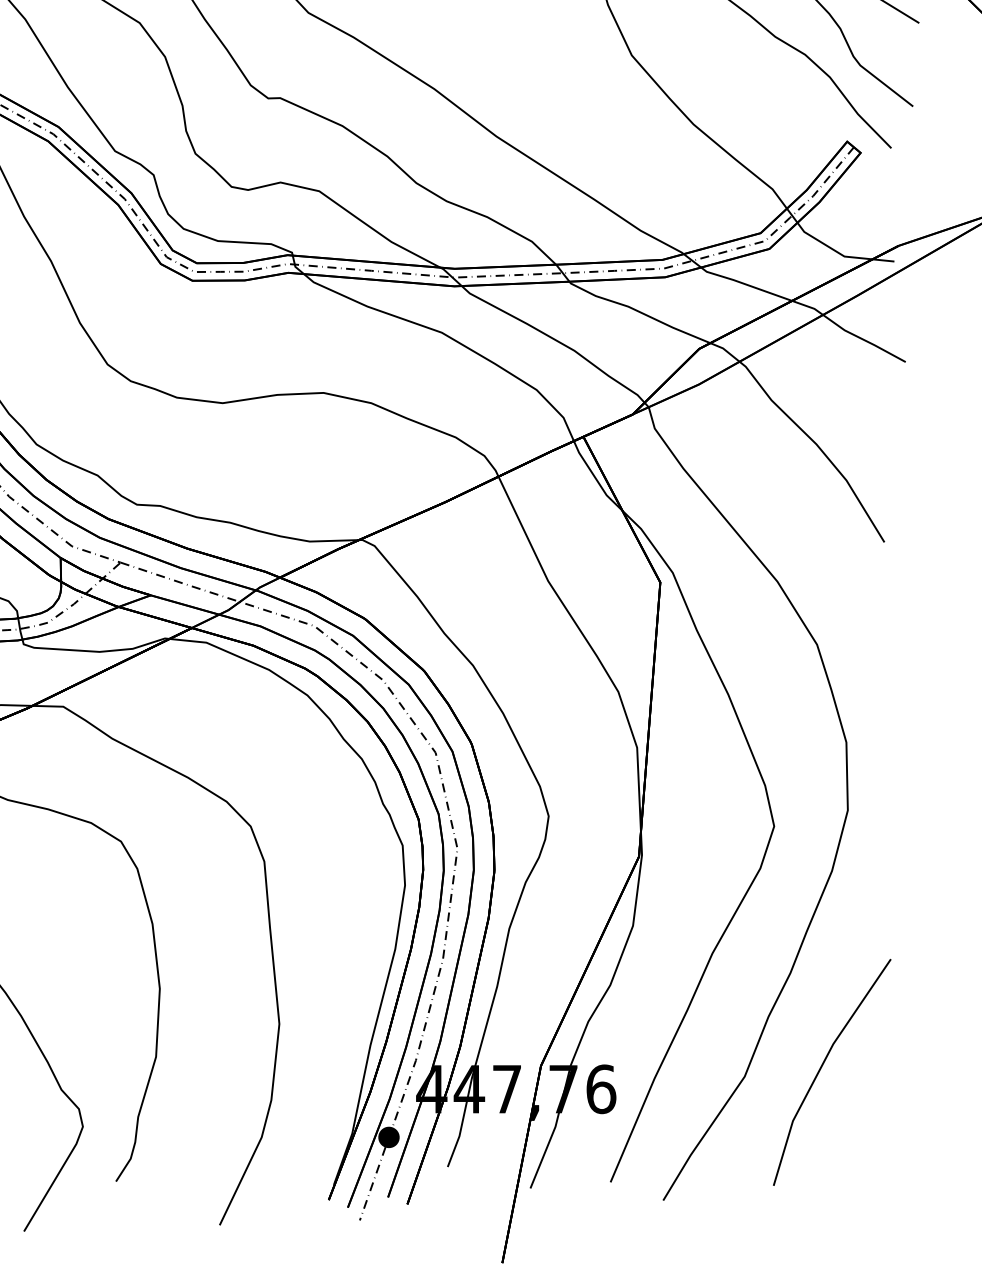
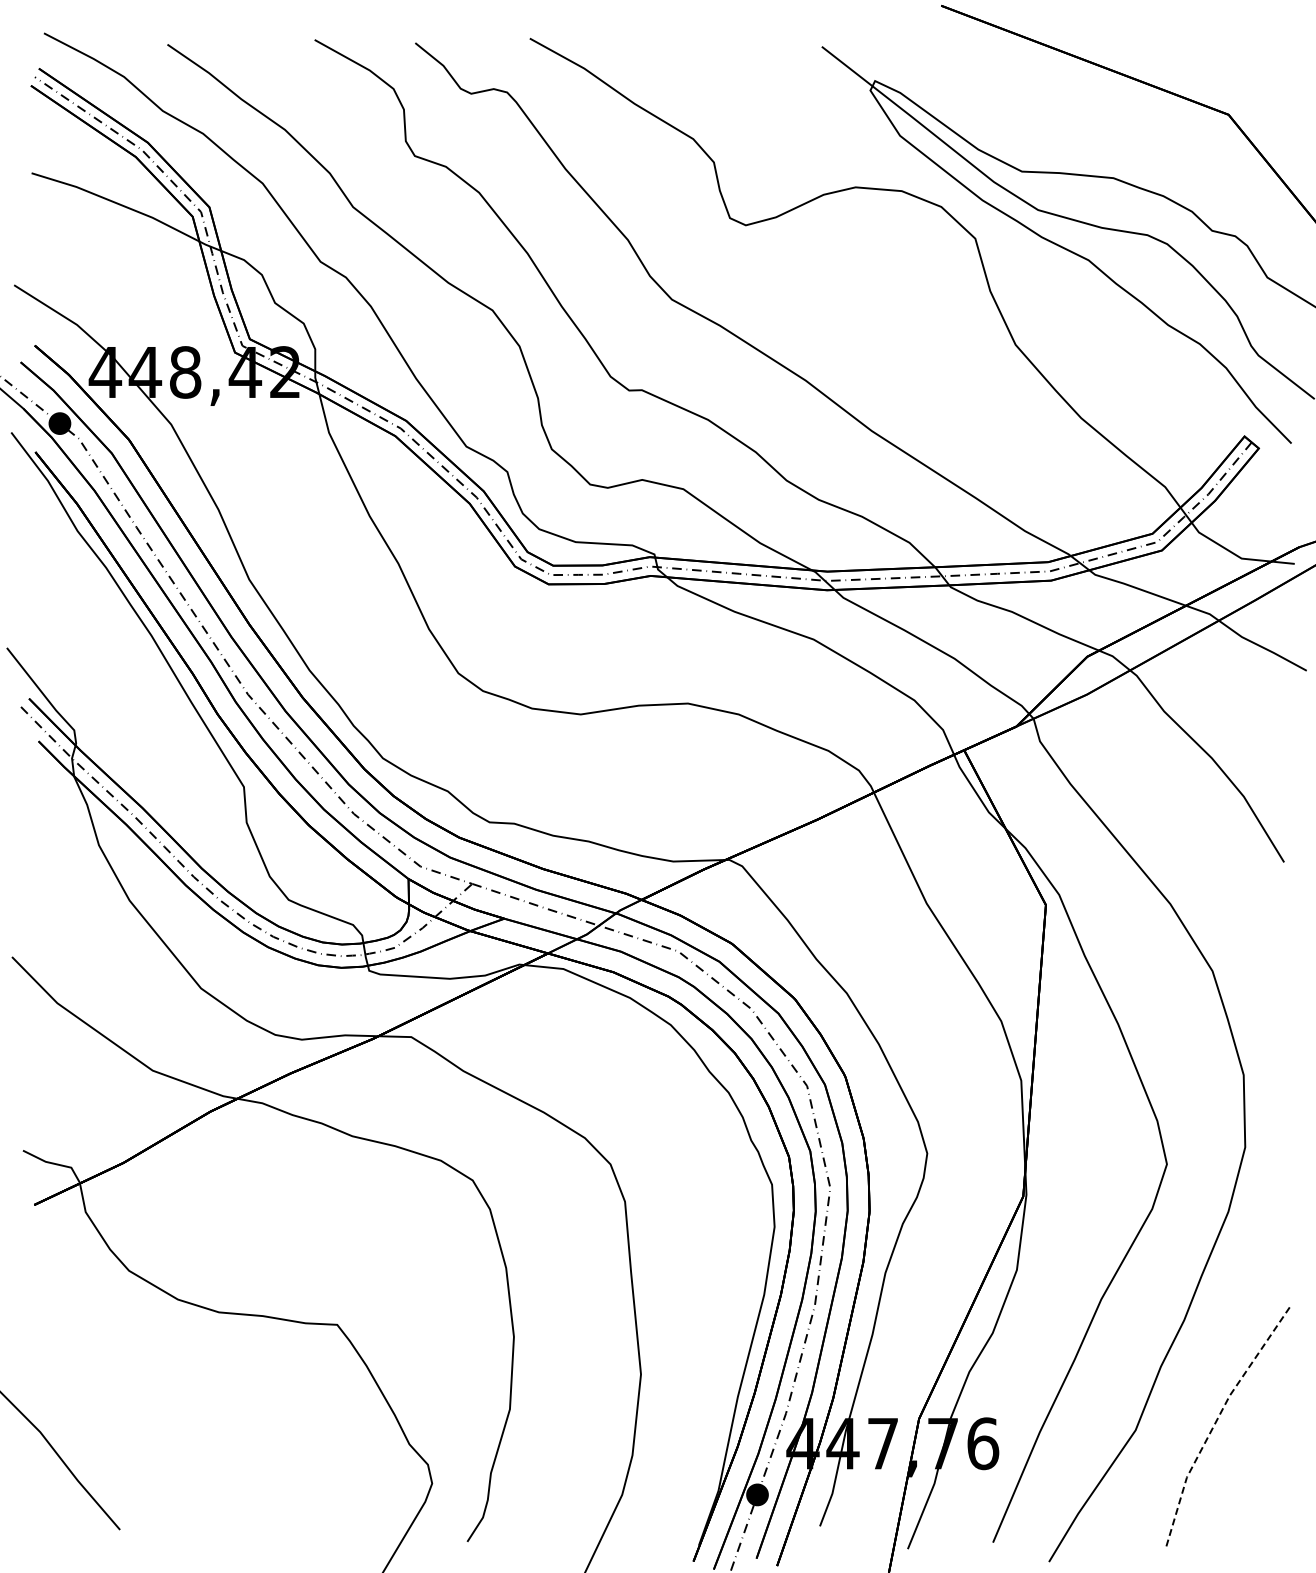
line: (821, 1066) -> (1217, 1419), solid -> dashed

